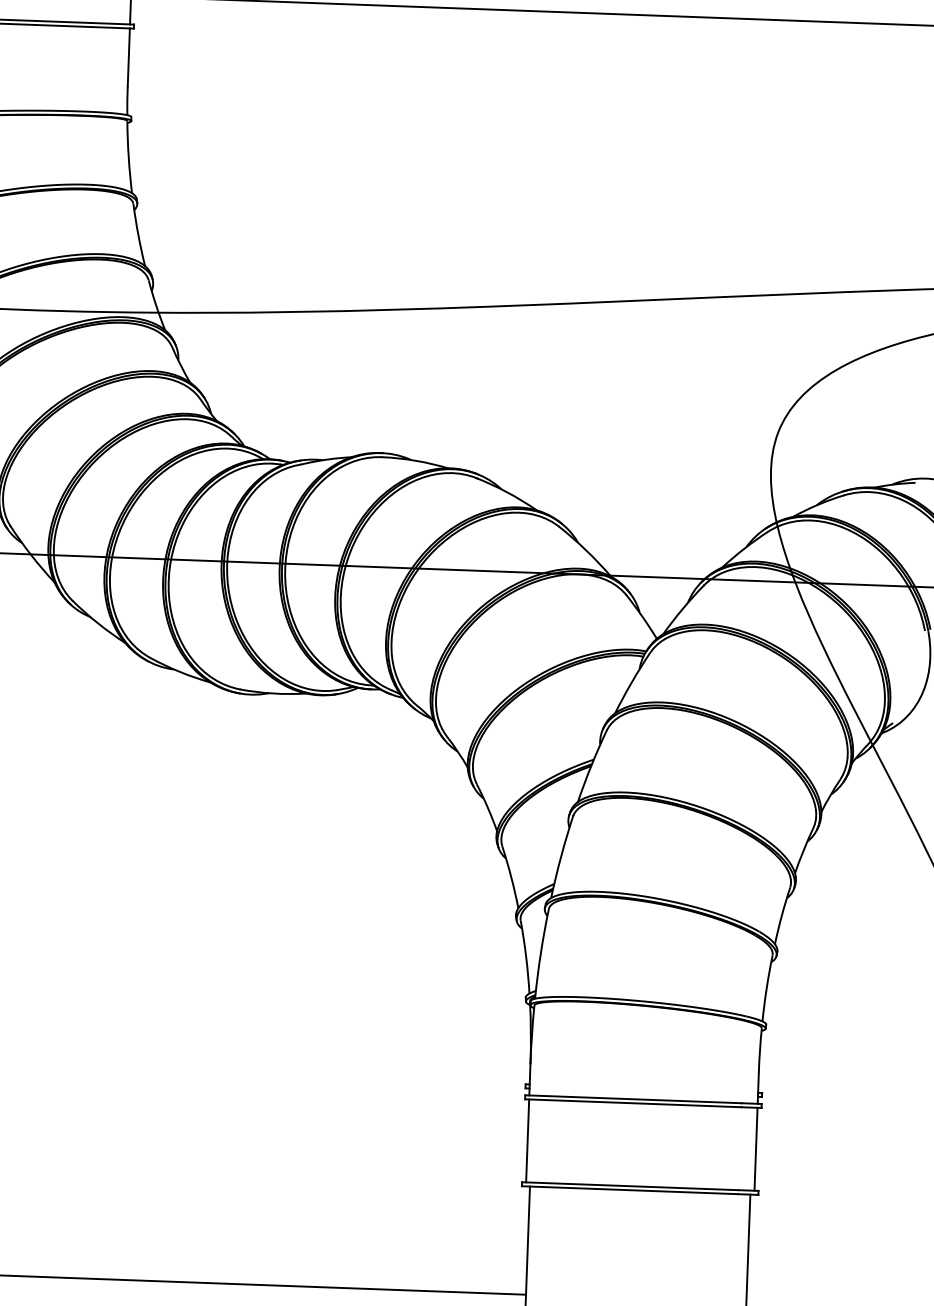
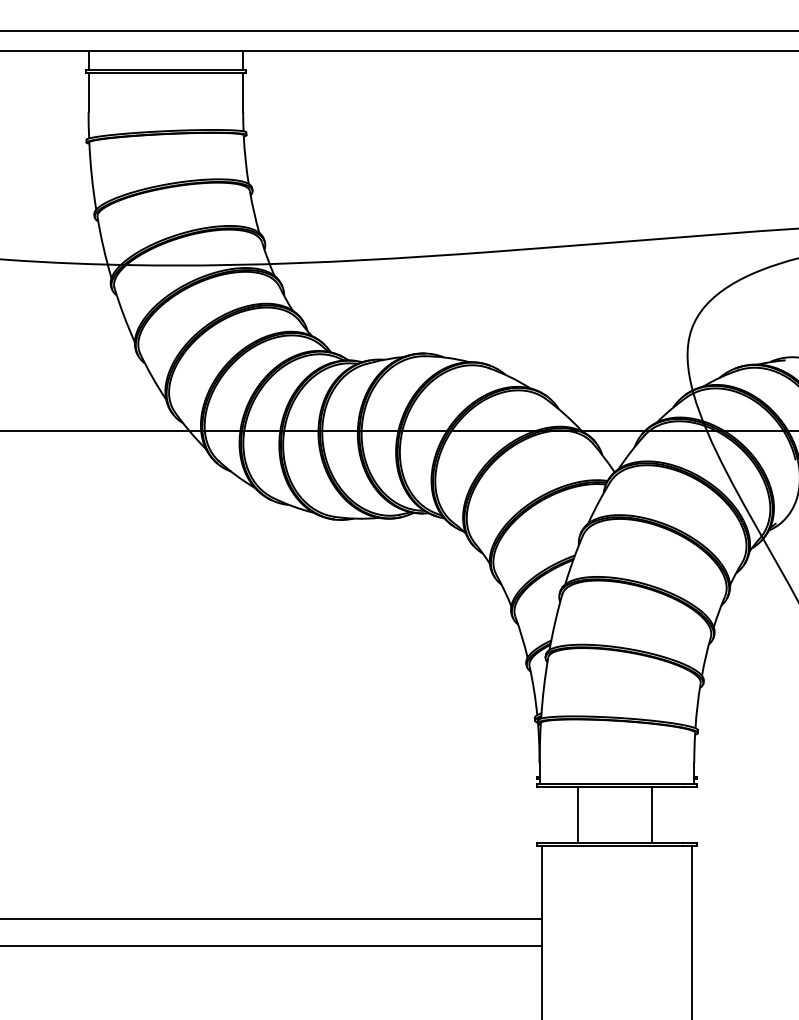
line: (527, 1140) -> (577, 814), moved
line: (756, 1148) -> (652, 814), moved

